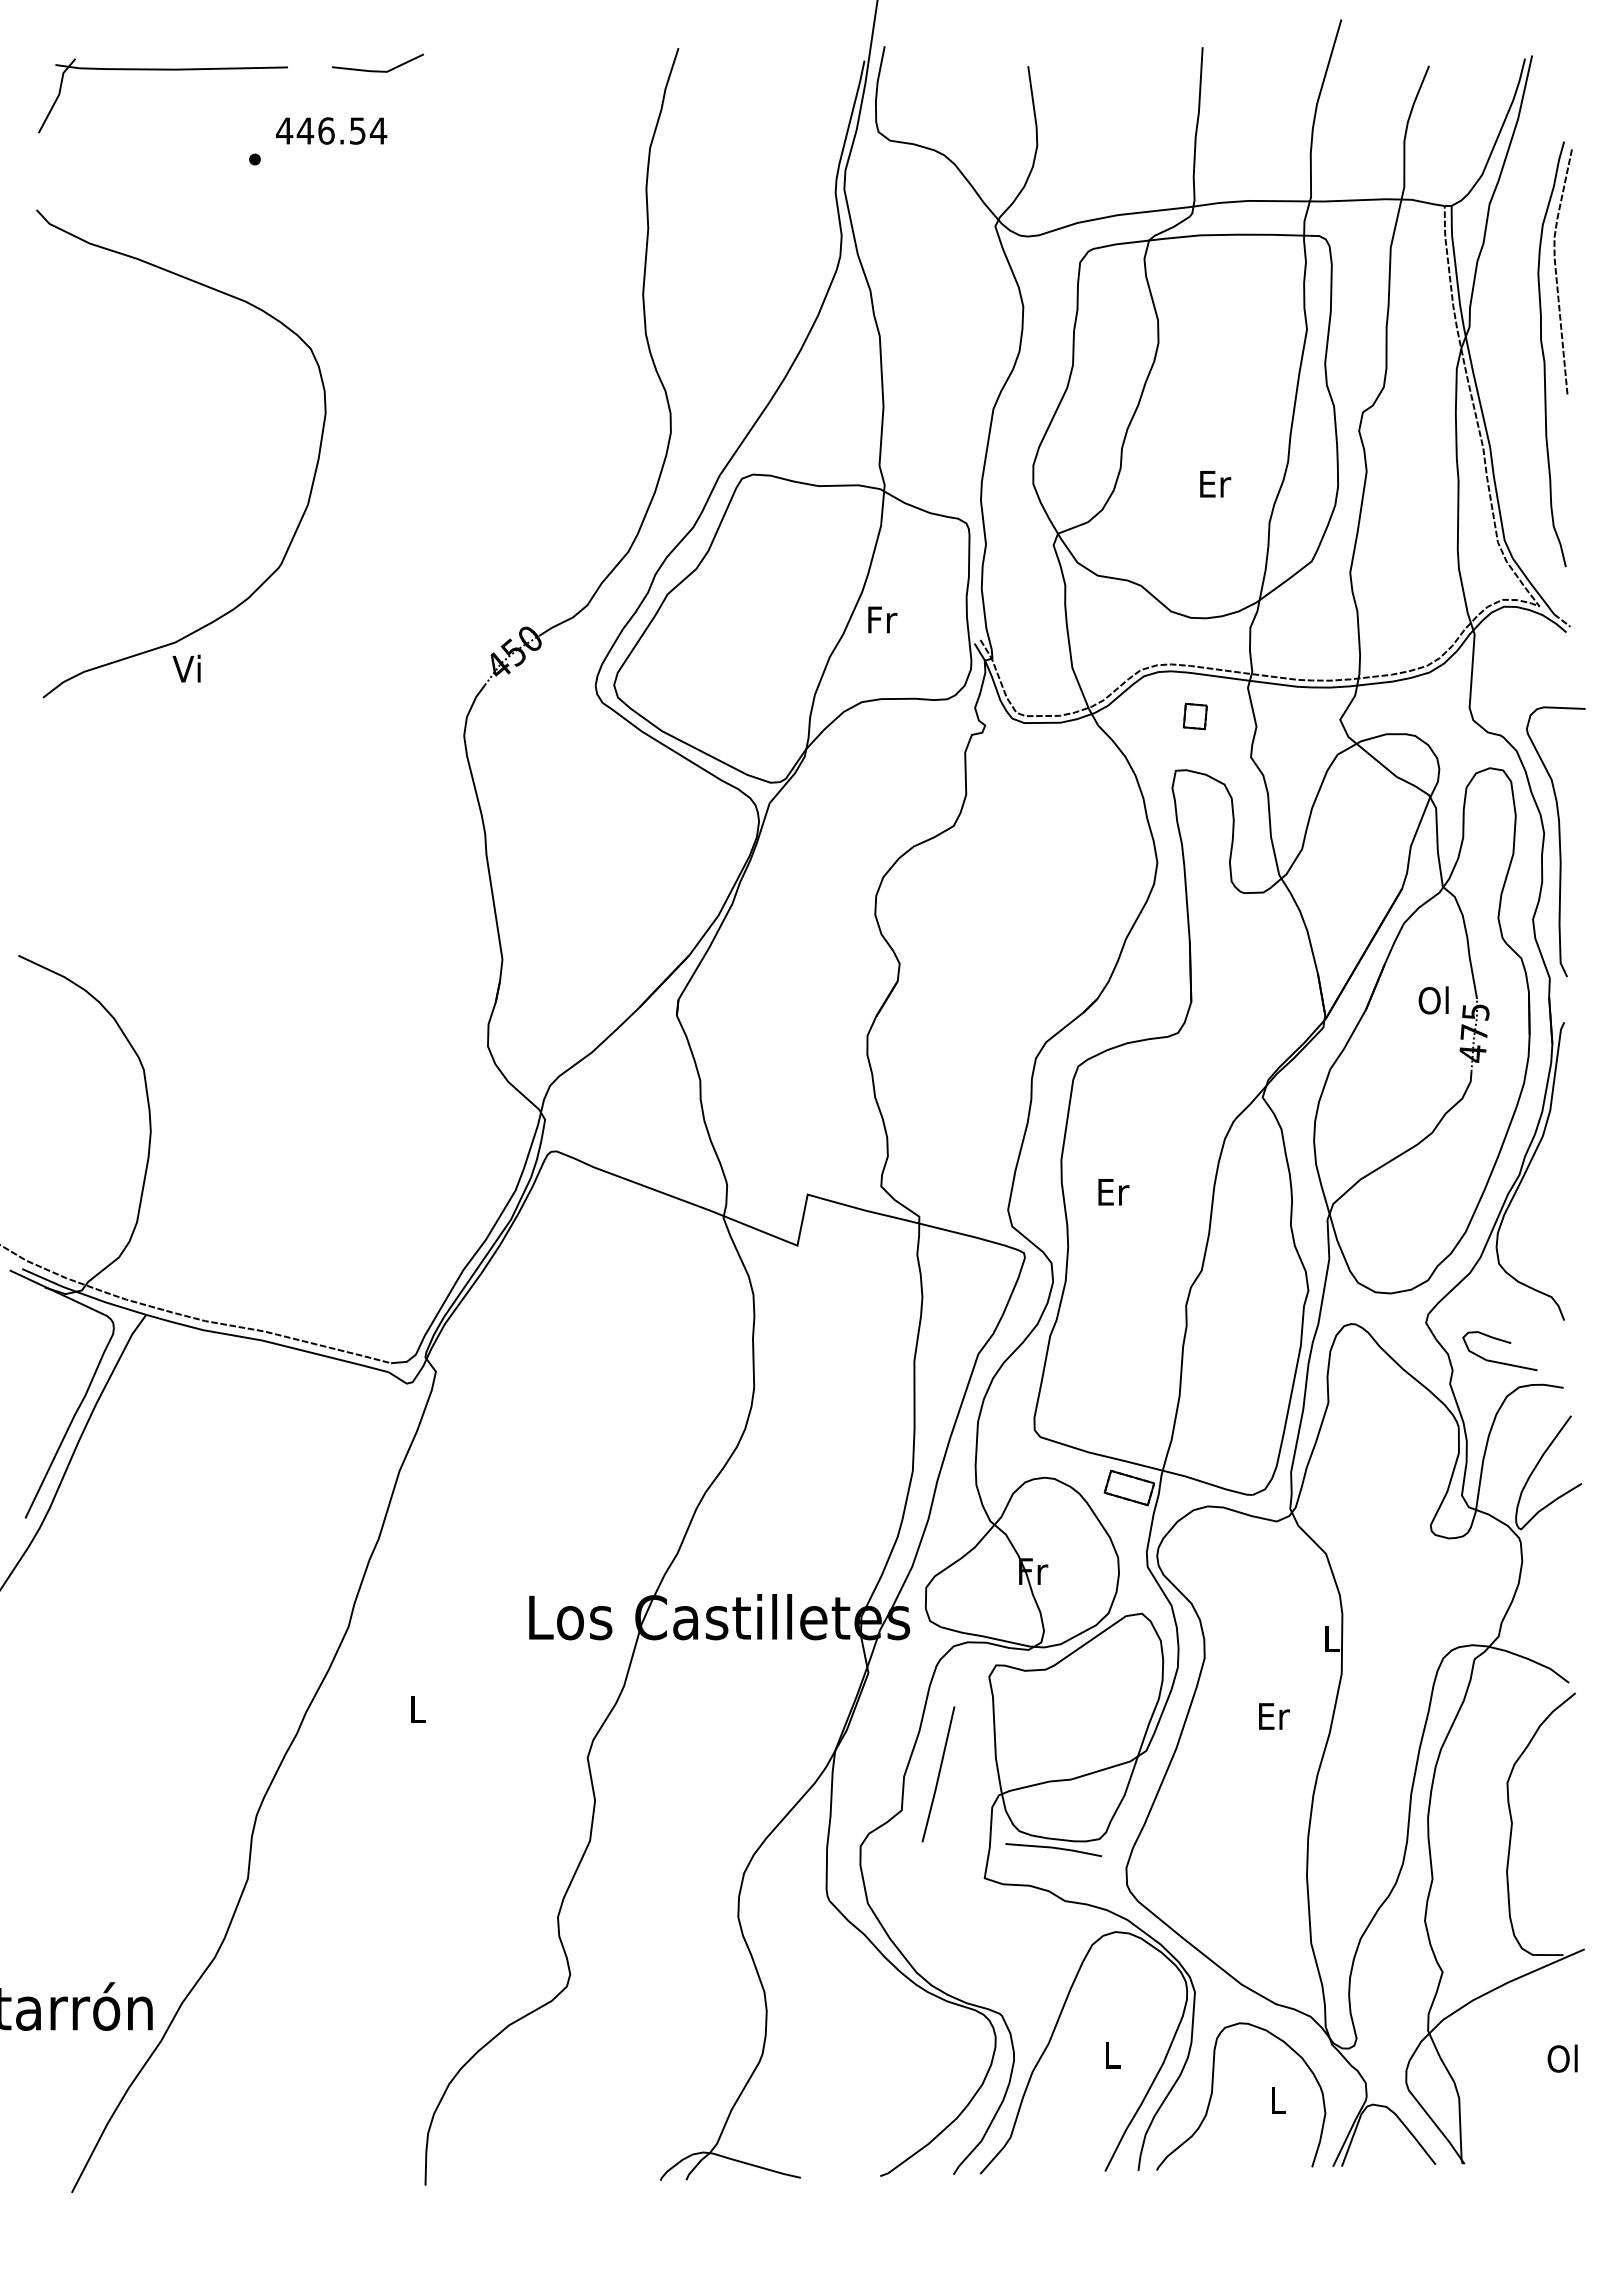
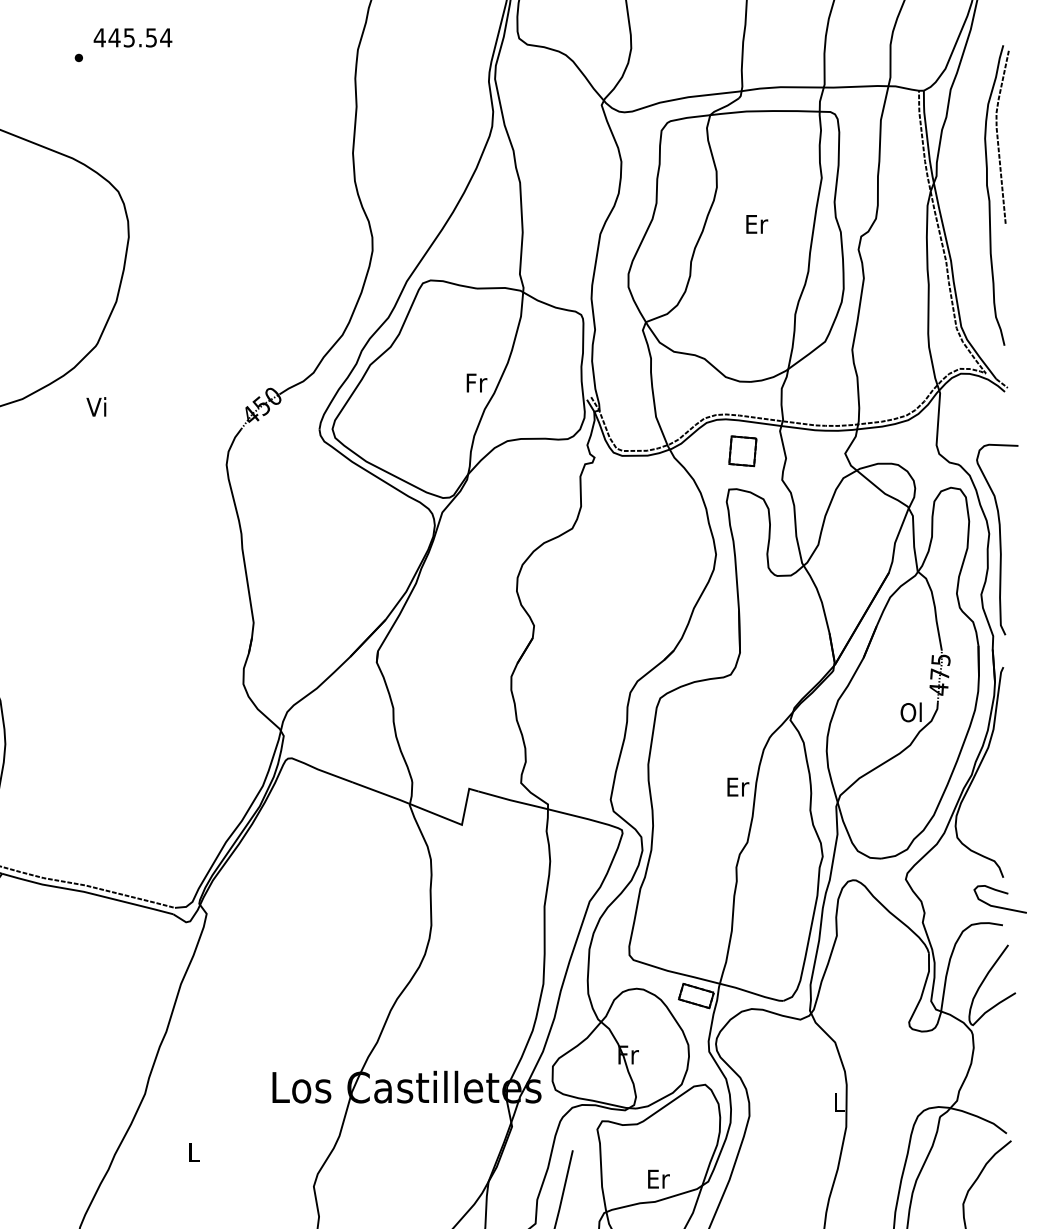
text: (326, 130) -> (129, 37), 446.54 -> 445.54
text: (1215, 484) -> (757, 224), moved
text: (882, 619) -> (476, 382), moved
text: (186, 668) -> (96, 406), moved
part: (1195, 716) -> (743, 451), size x1.67
text: (1433, 1000) -> (911, 712), moved
text: (1113, 1192) -> (738, 787), moved
curve: (1499, 1361) -> (1000, 906), moved
text: (1274, 1716) -> (659, 1179), moved

